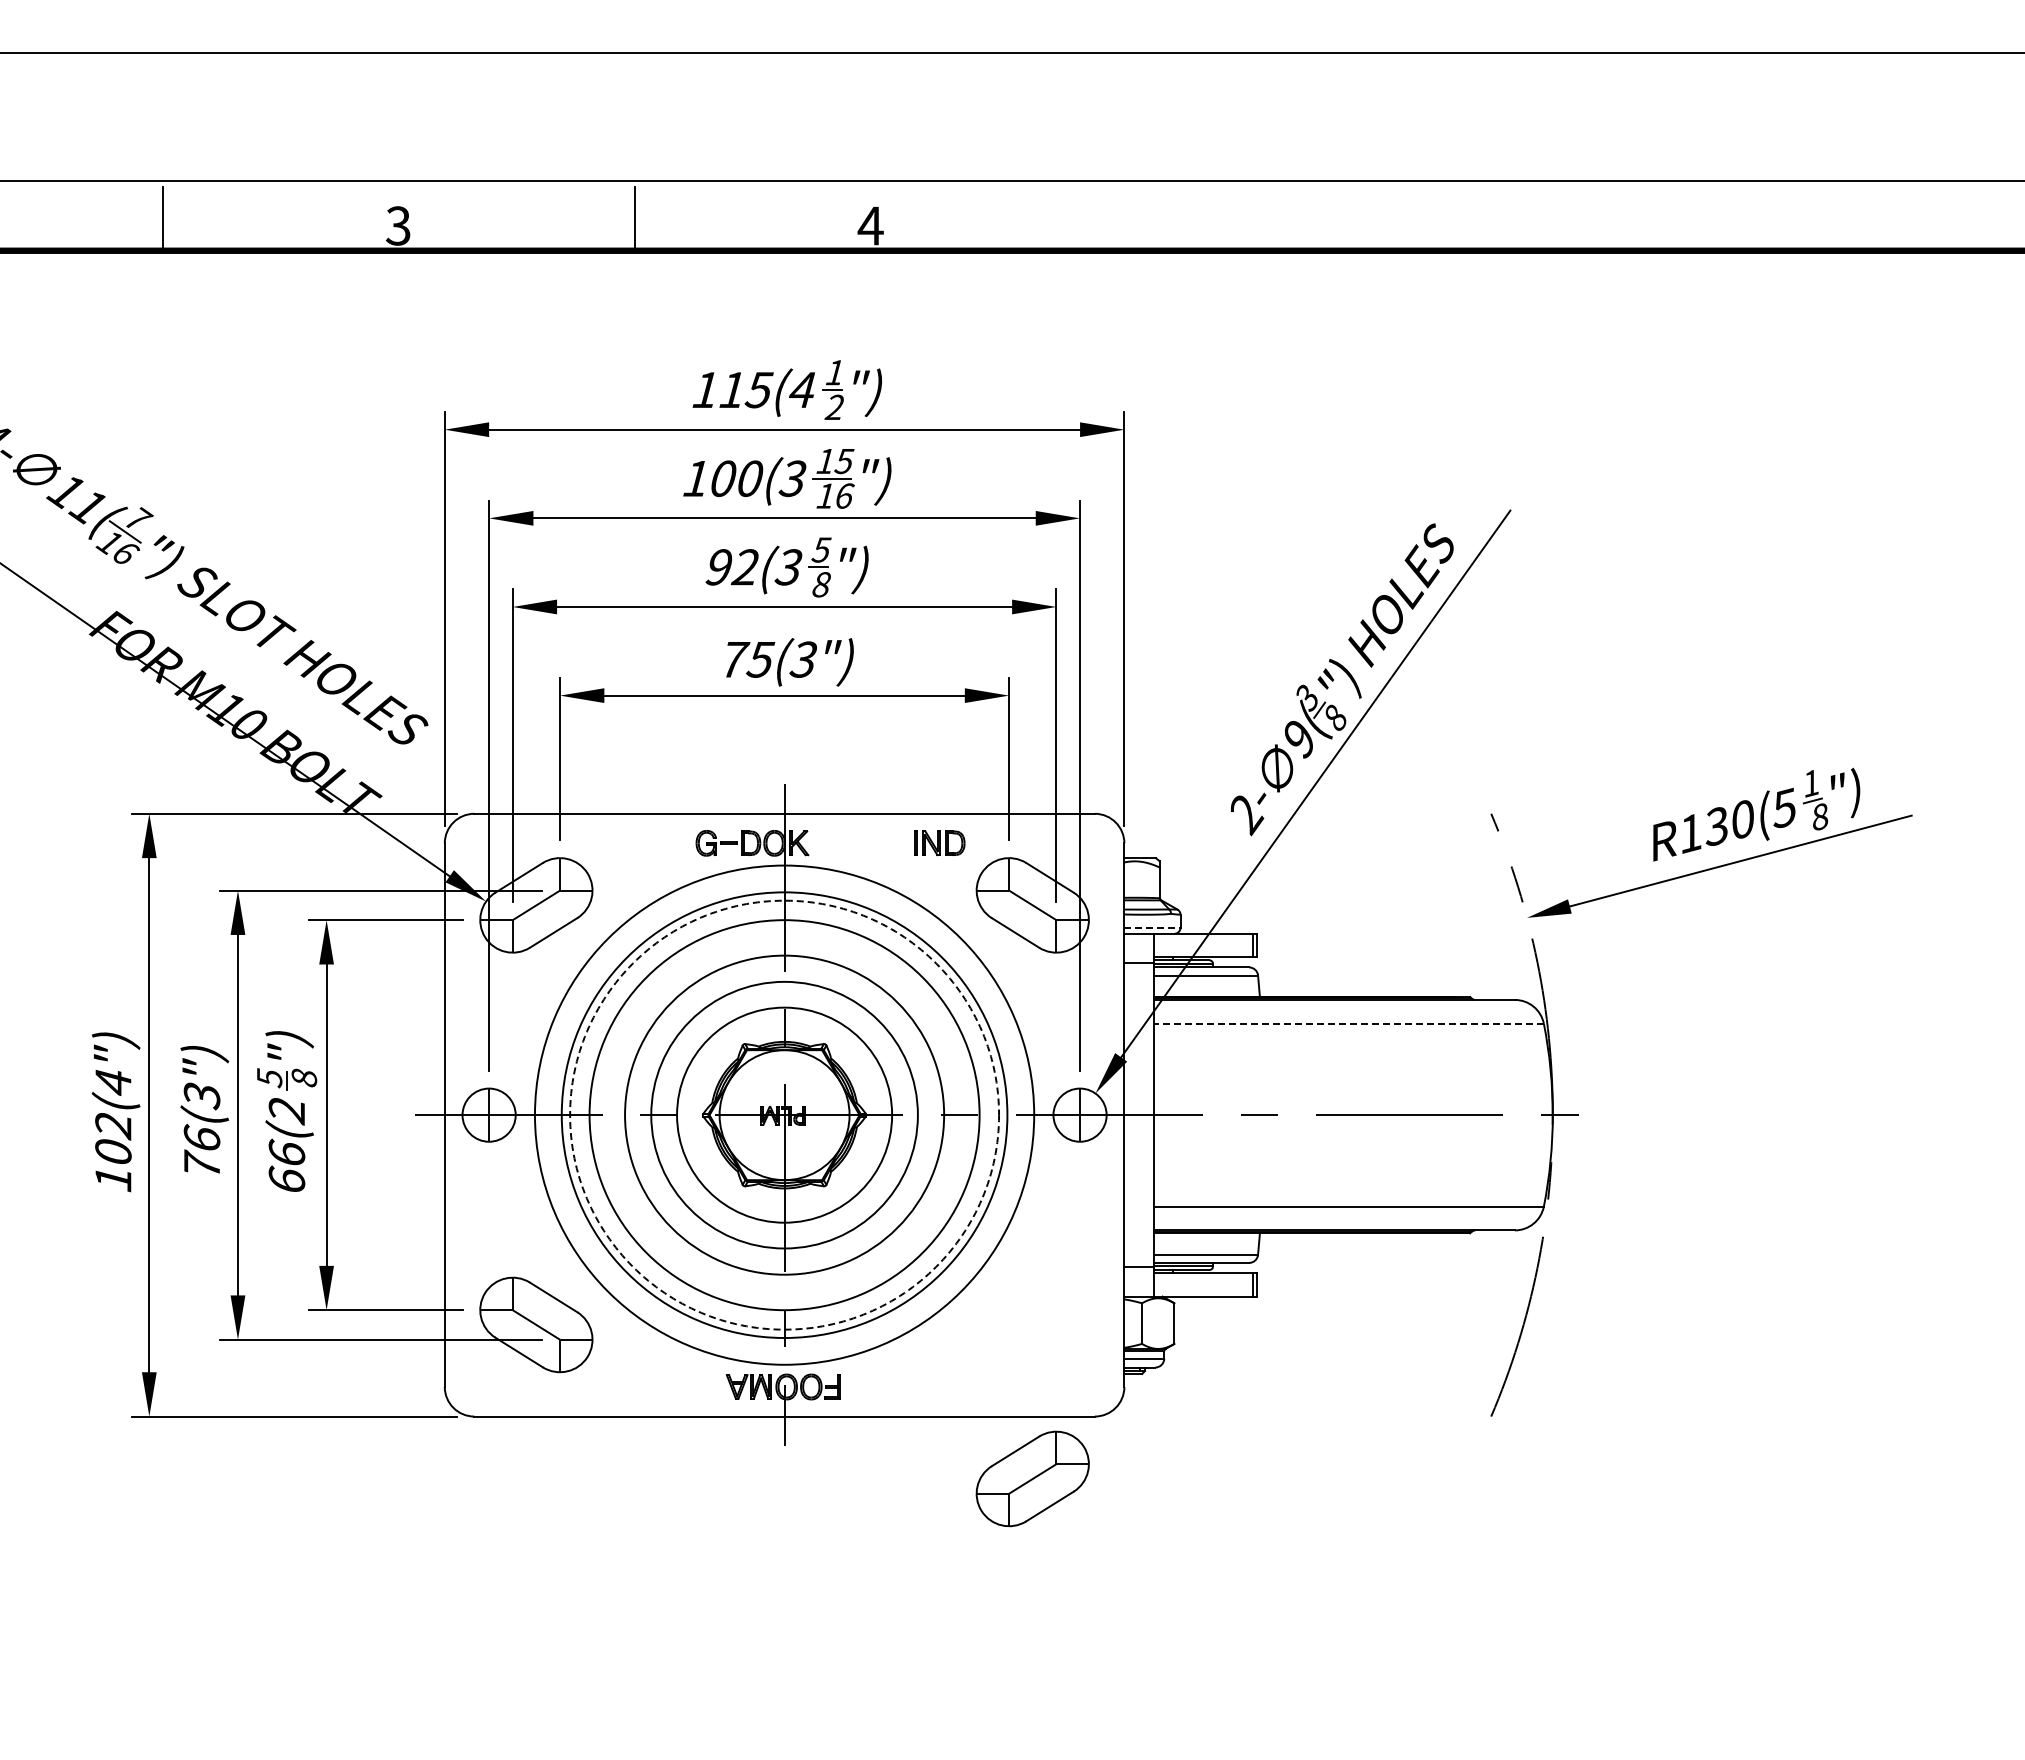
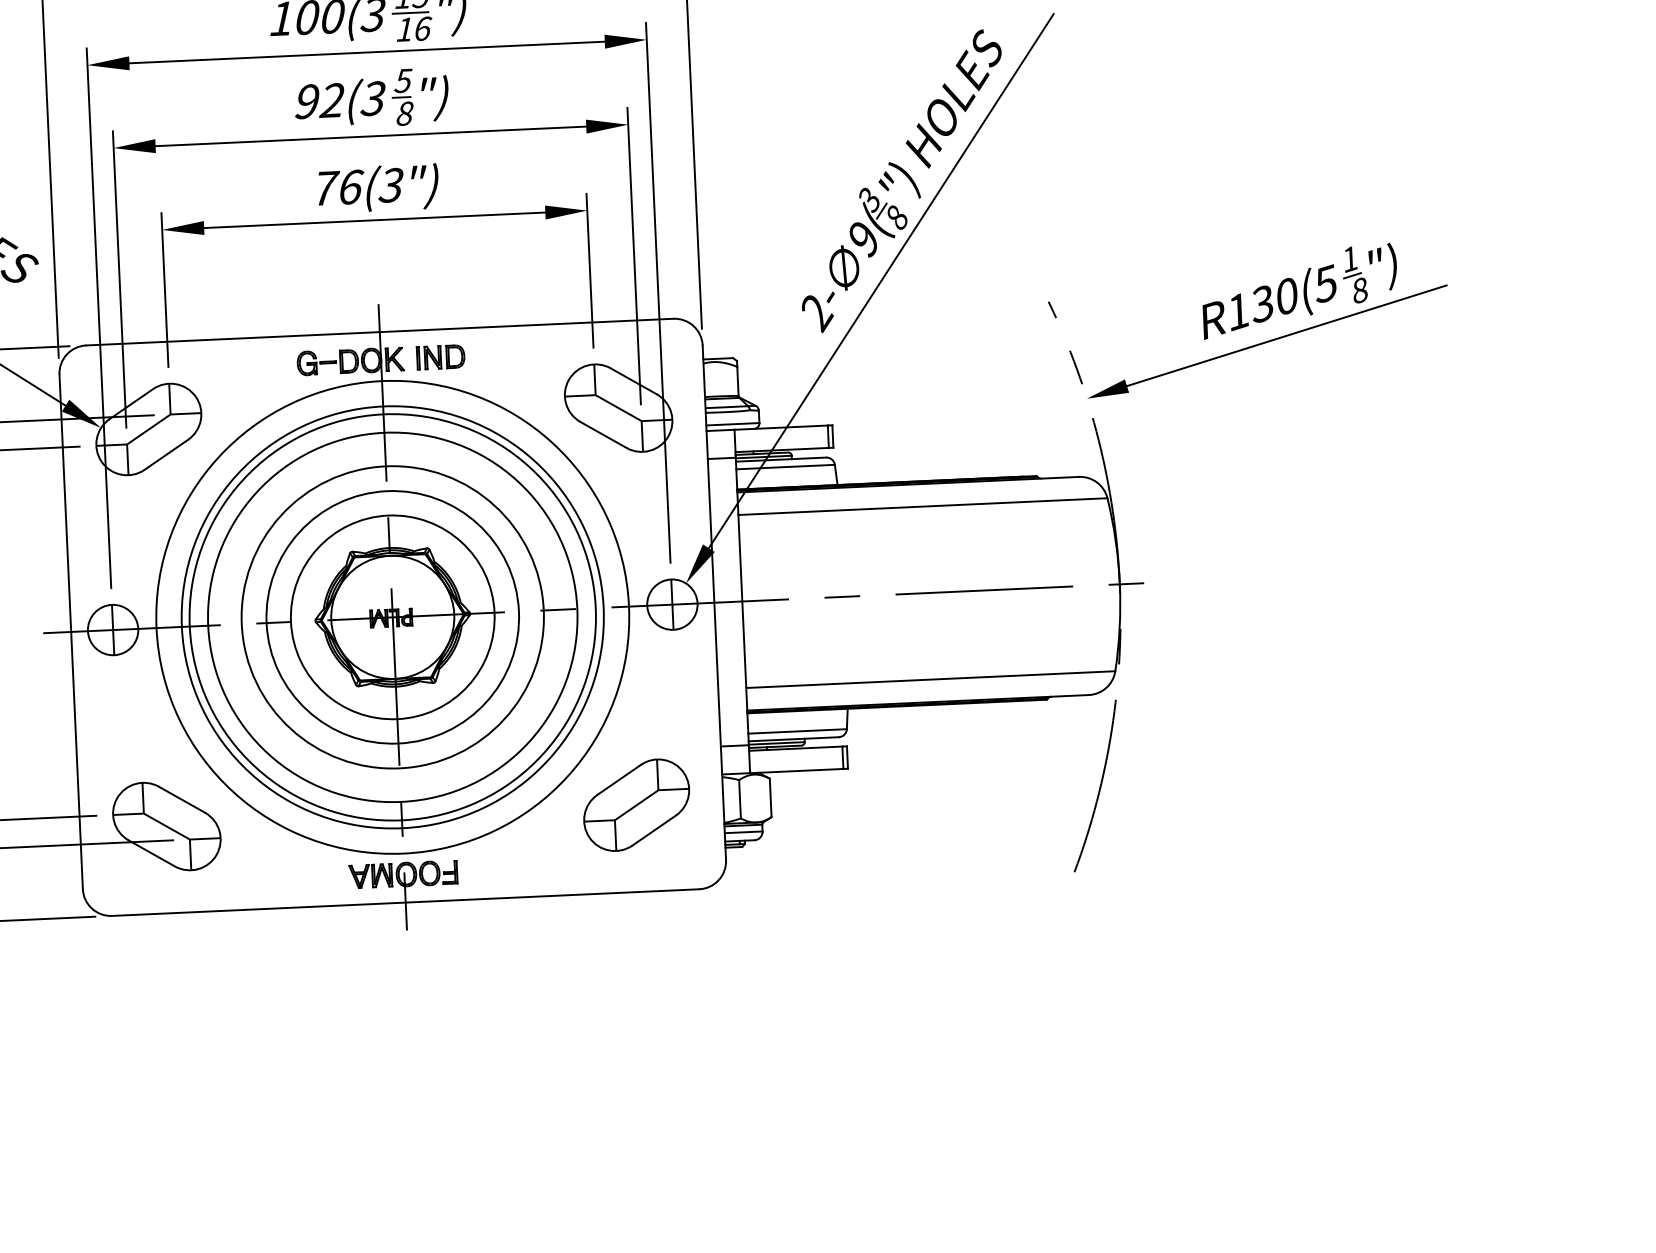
text: (760, 659) -> (350, 187), 75(3") -> 76(3")
part: (939, 843) -> (440, 357), moved
line: (1152, 927) -> (732, 423), dashed -> solid
line: (1348, 1023) -> (922, 506), dashed -> solid
circle: (784, 1114) -> (392, 616), dashed -> solid
part: (1032, 1478) -> (636, 804), moved

